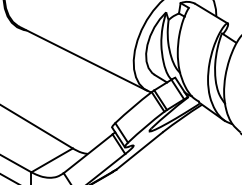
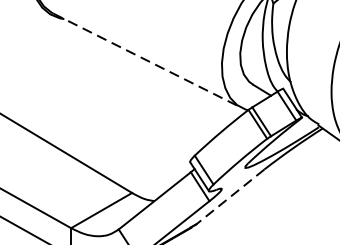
line: (83, 59) -> (147, 61), solid -> dashed
line: (139, 151) -> (230, 197), solid -> dashed

